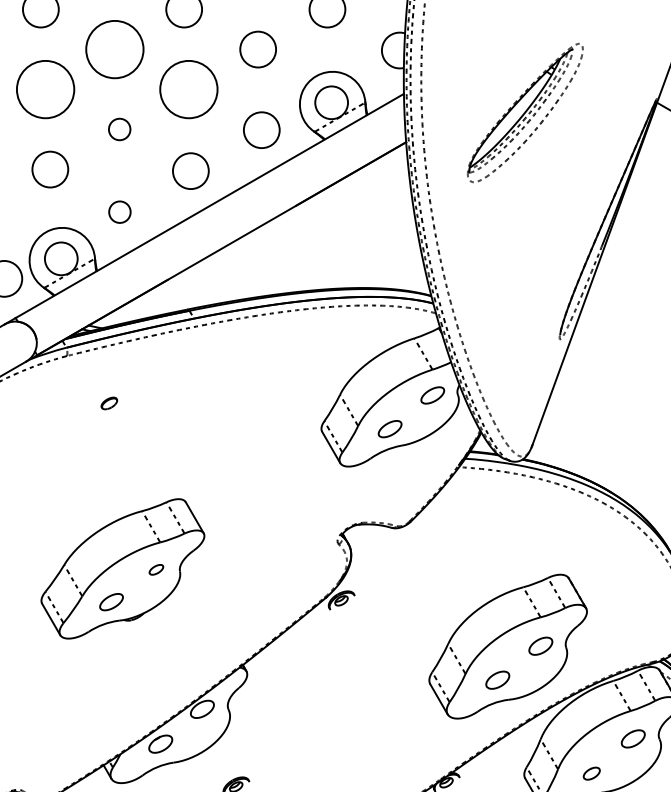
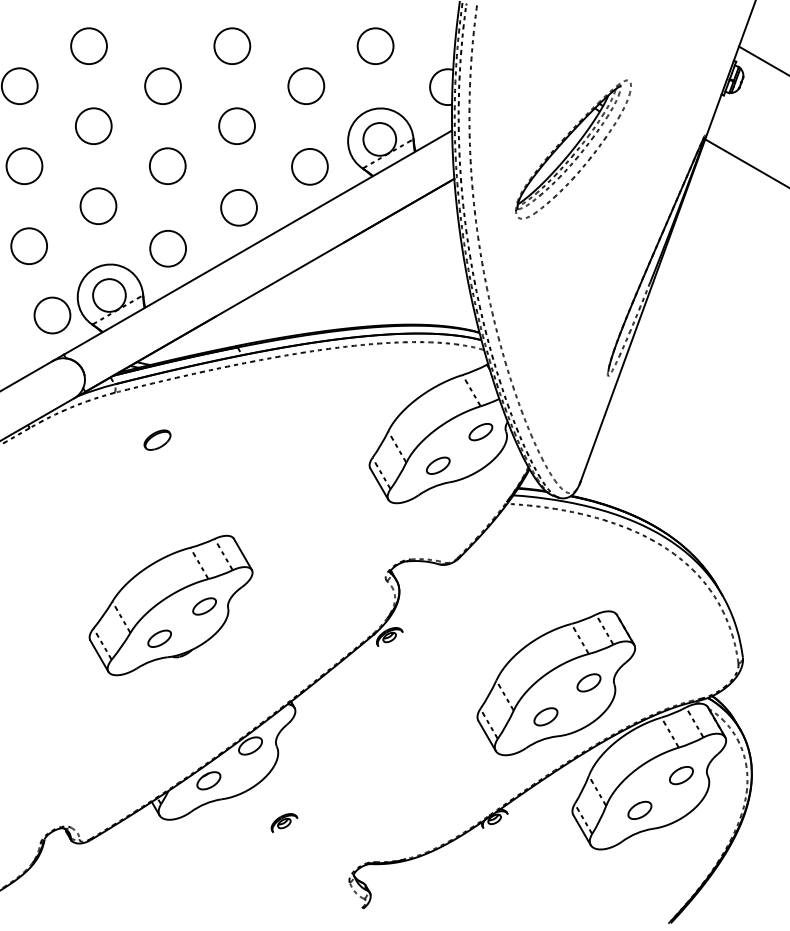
circle: (114, 49) -> (162, 86), size x0.62
circle: (45, 89) -> (93, 126), size x0.62
circle: (188, 89) -> (236, 126), size x0.62
circle: (119, 128) -> (167, 165), size x1.67
circle: (119, 211) -> (167, 248), size x1.67
part: (109, 402) -> (157, 439), size x1.67
part: (156, 569) -> (204, 606), size x1.67
part: (591, 772) -> (639, 809), size x1.43

